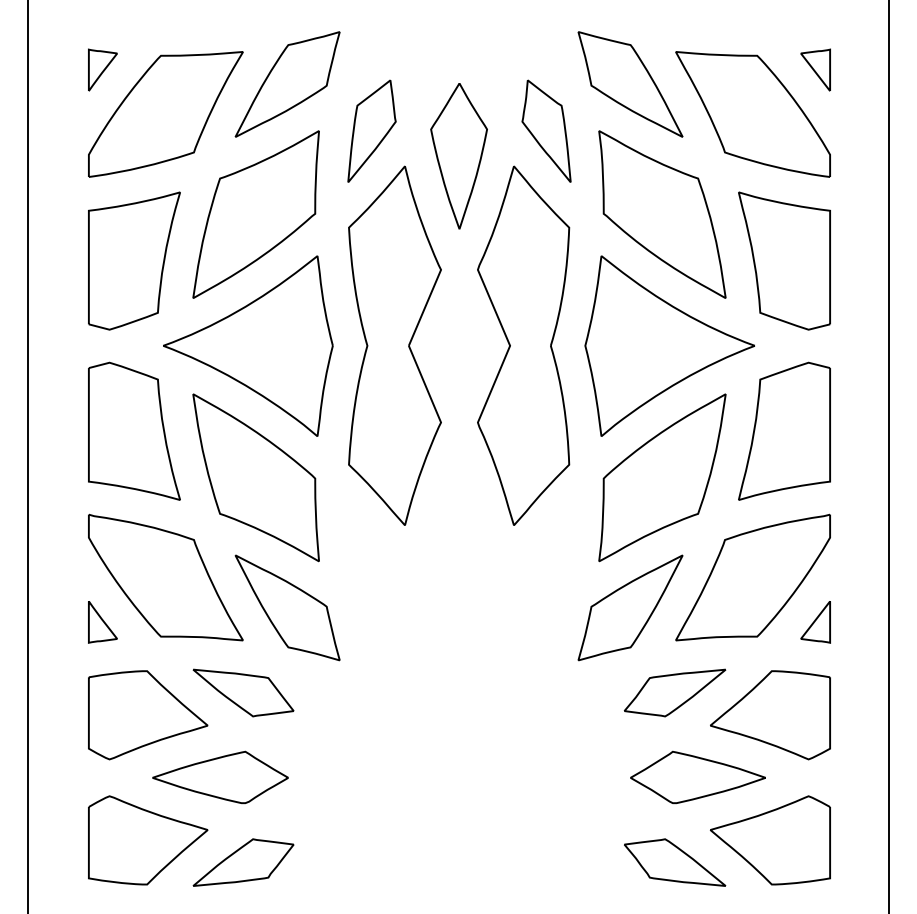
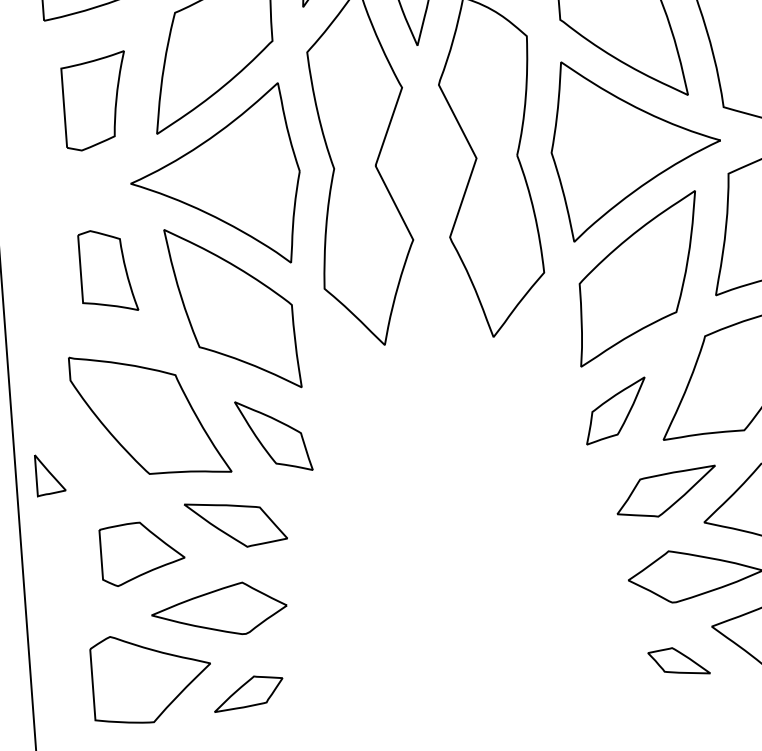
part: (134, 260) -> (95, 100), size x0.7
part: (134, 430) -> (108, 270), size x0.6
part: (287, 607) -> (273, 435), size x0.7
part: (630, 607) -> (615, 410), size x0.6
part: (102, 622) -> (49, 475), moved
part: (148, 715) -> (142, 553), size x0.7
part: (243, 862) -> (248, 693), size x0.7
part: (675, 862) -> (679, 661), size x0.6

